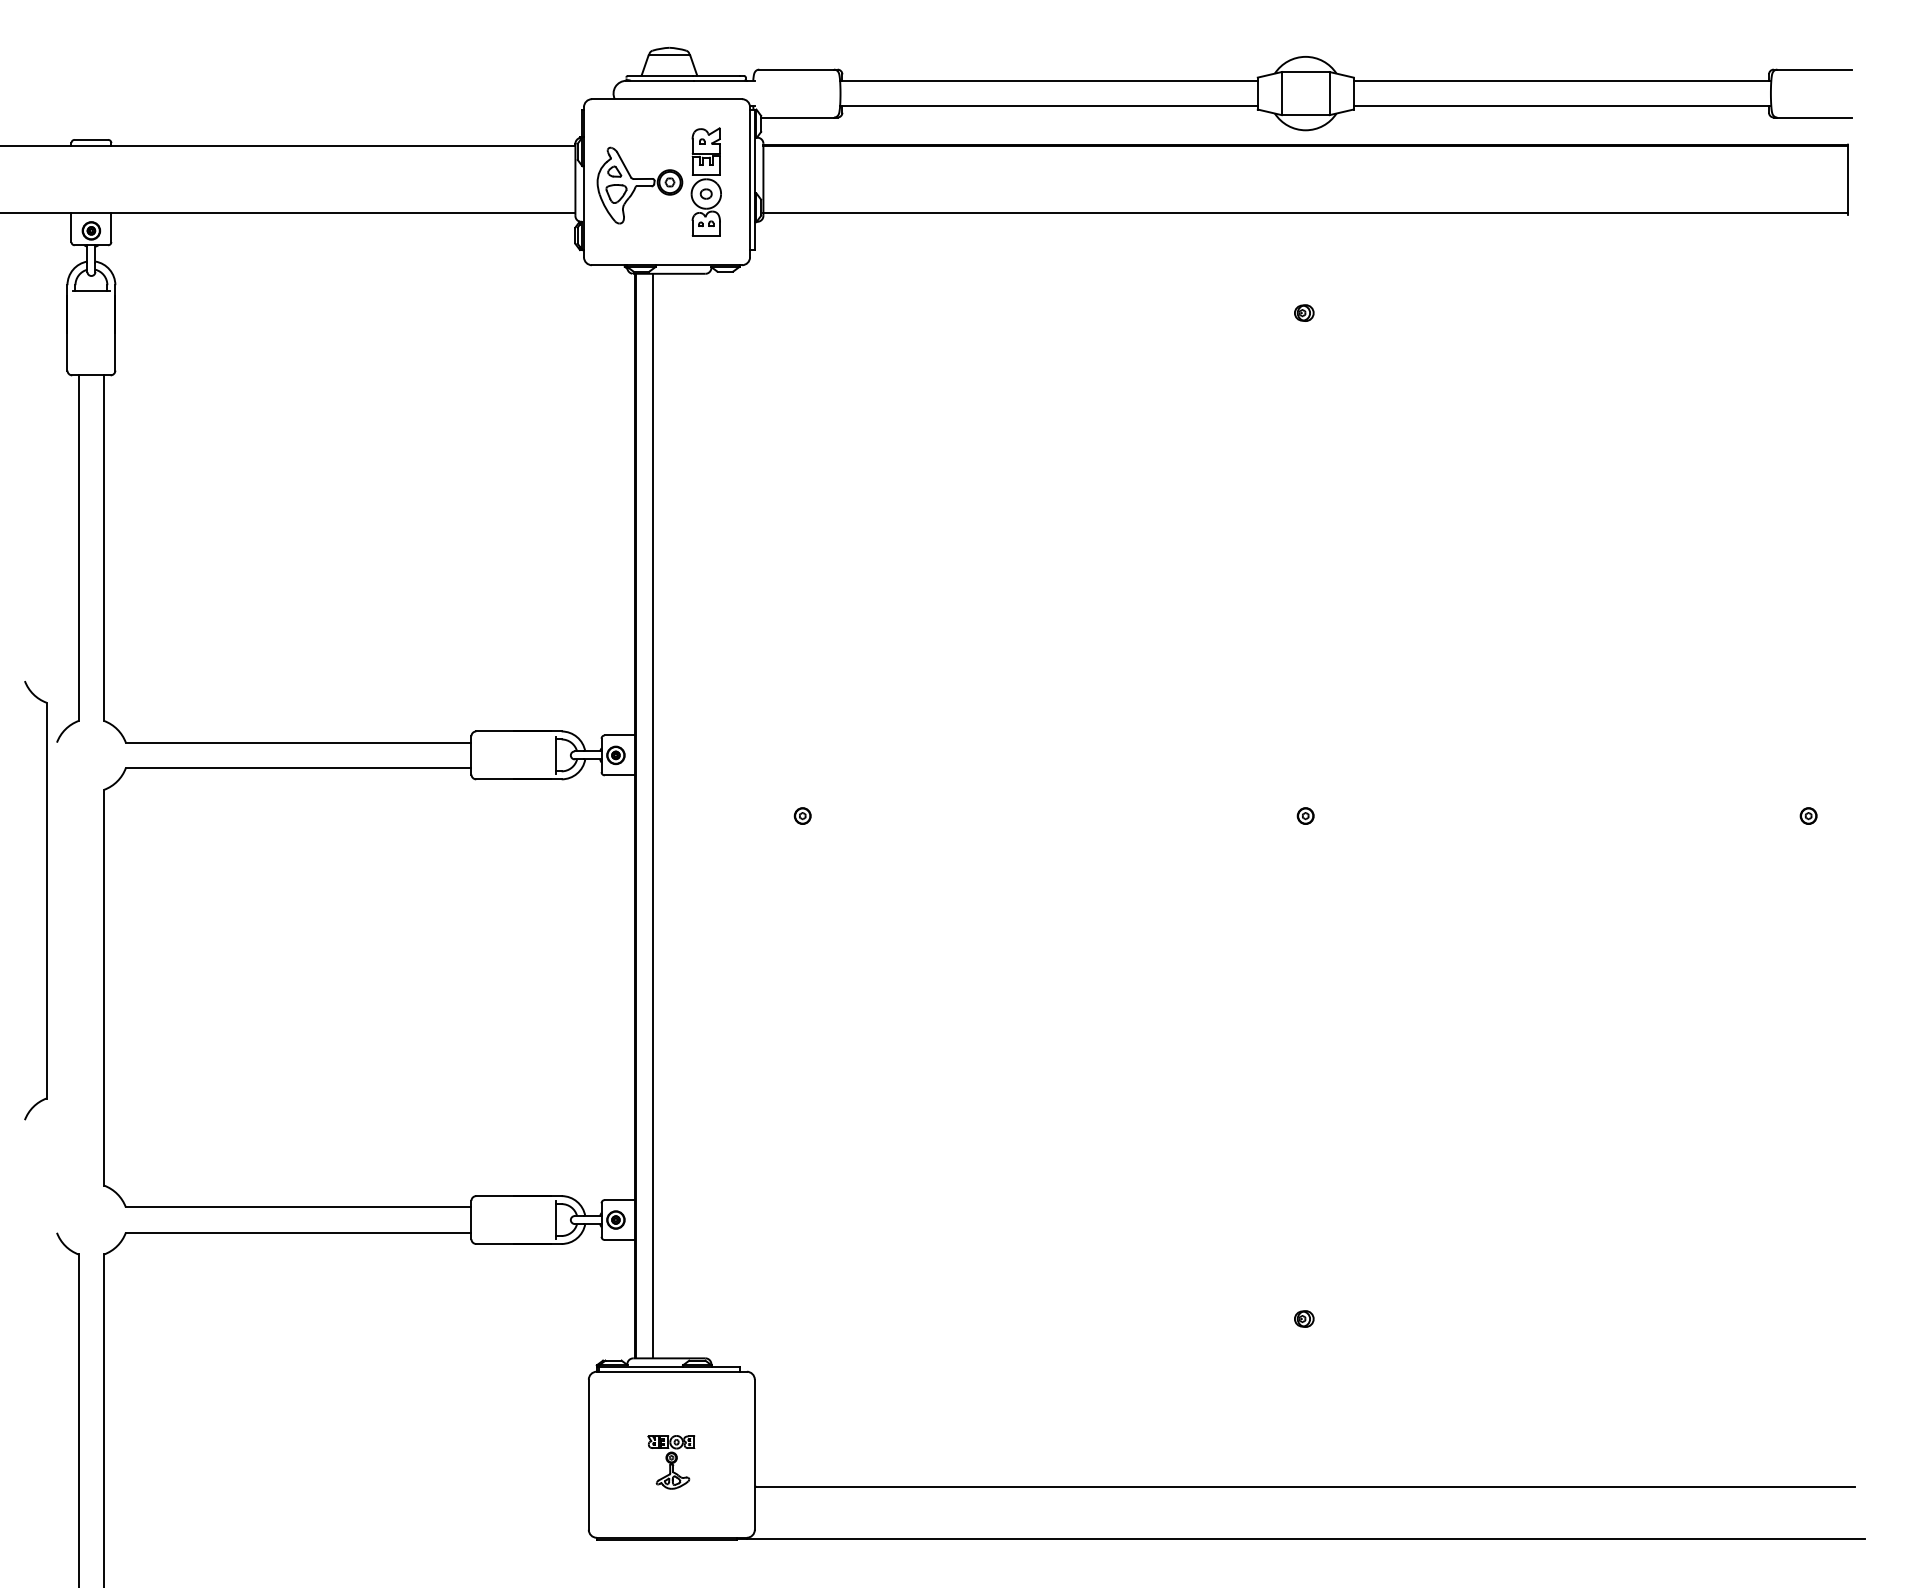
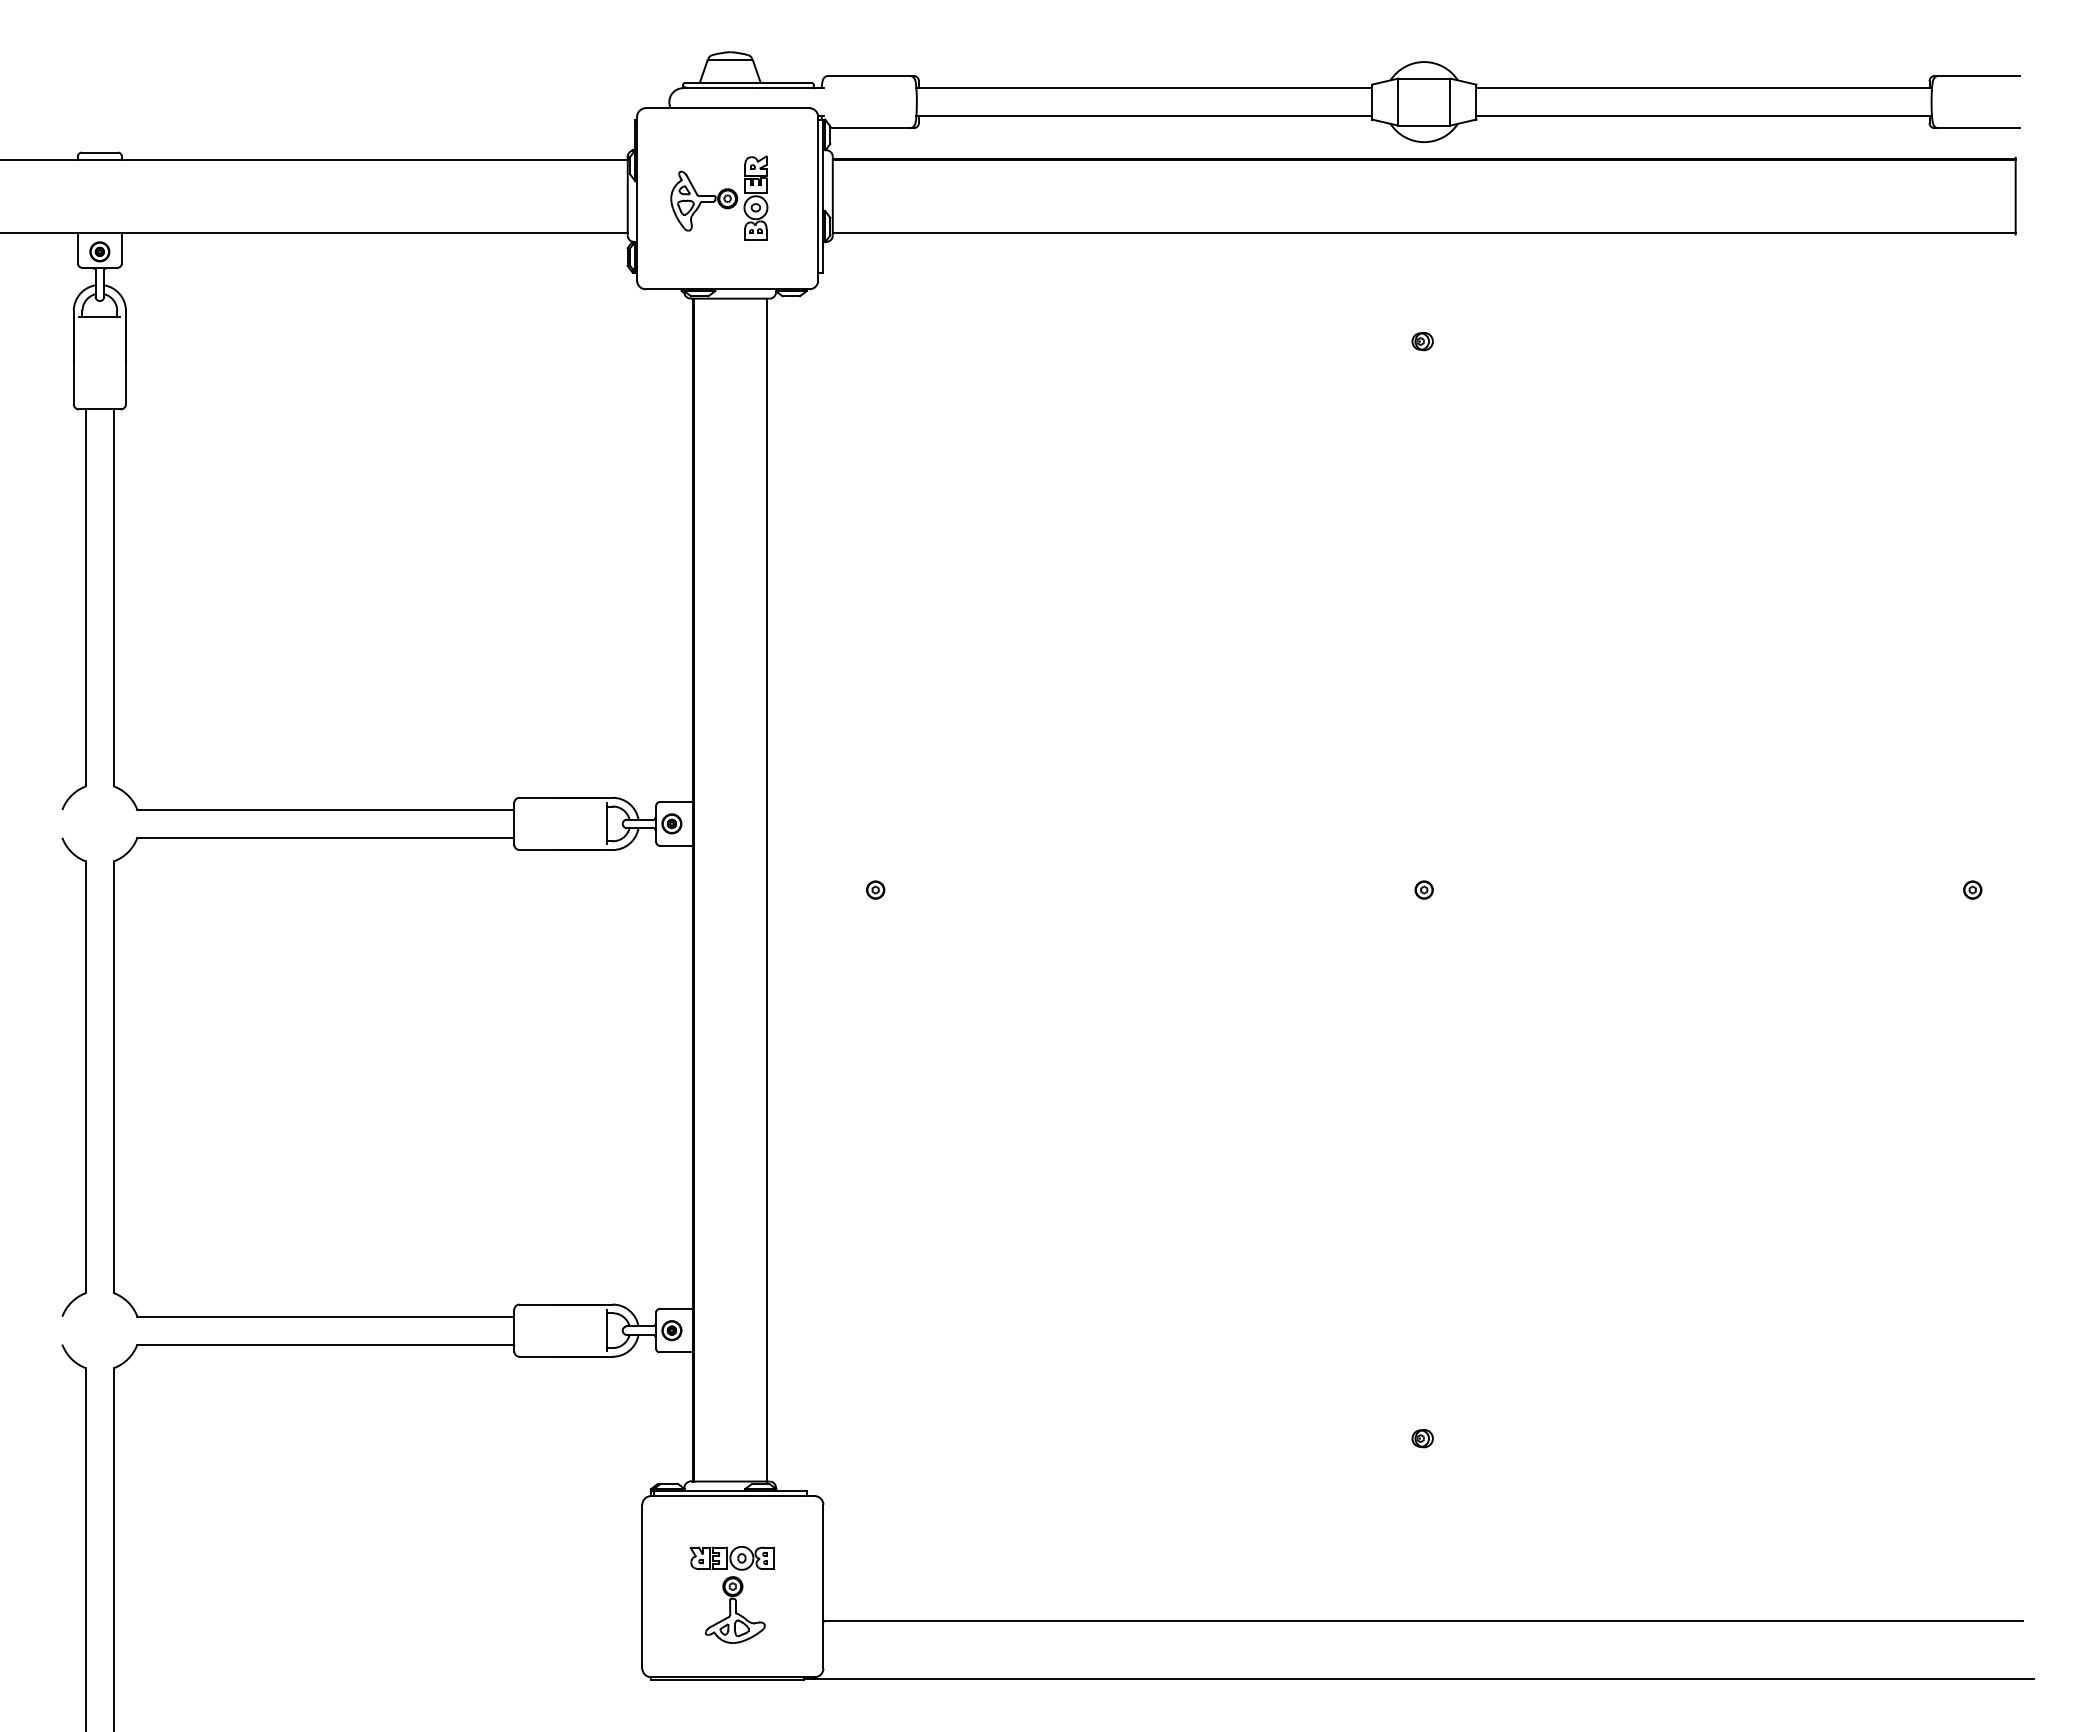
part: (659, 181) -> (719, 197), size x0.71
line: (653, 815) -> (766, 889), moved
part: (46, 899) -> (85, 1076), moved
part: (671, 1461) -> (732, 1594), size x1.67

